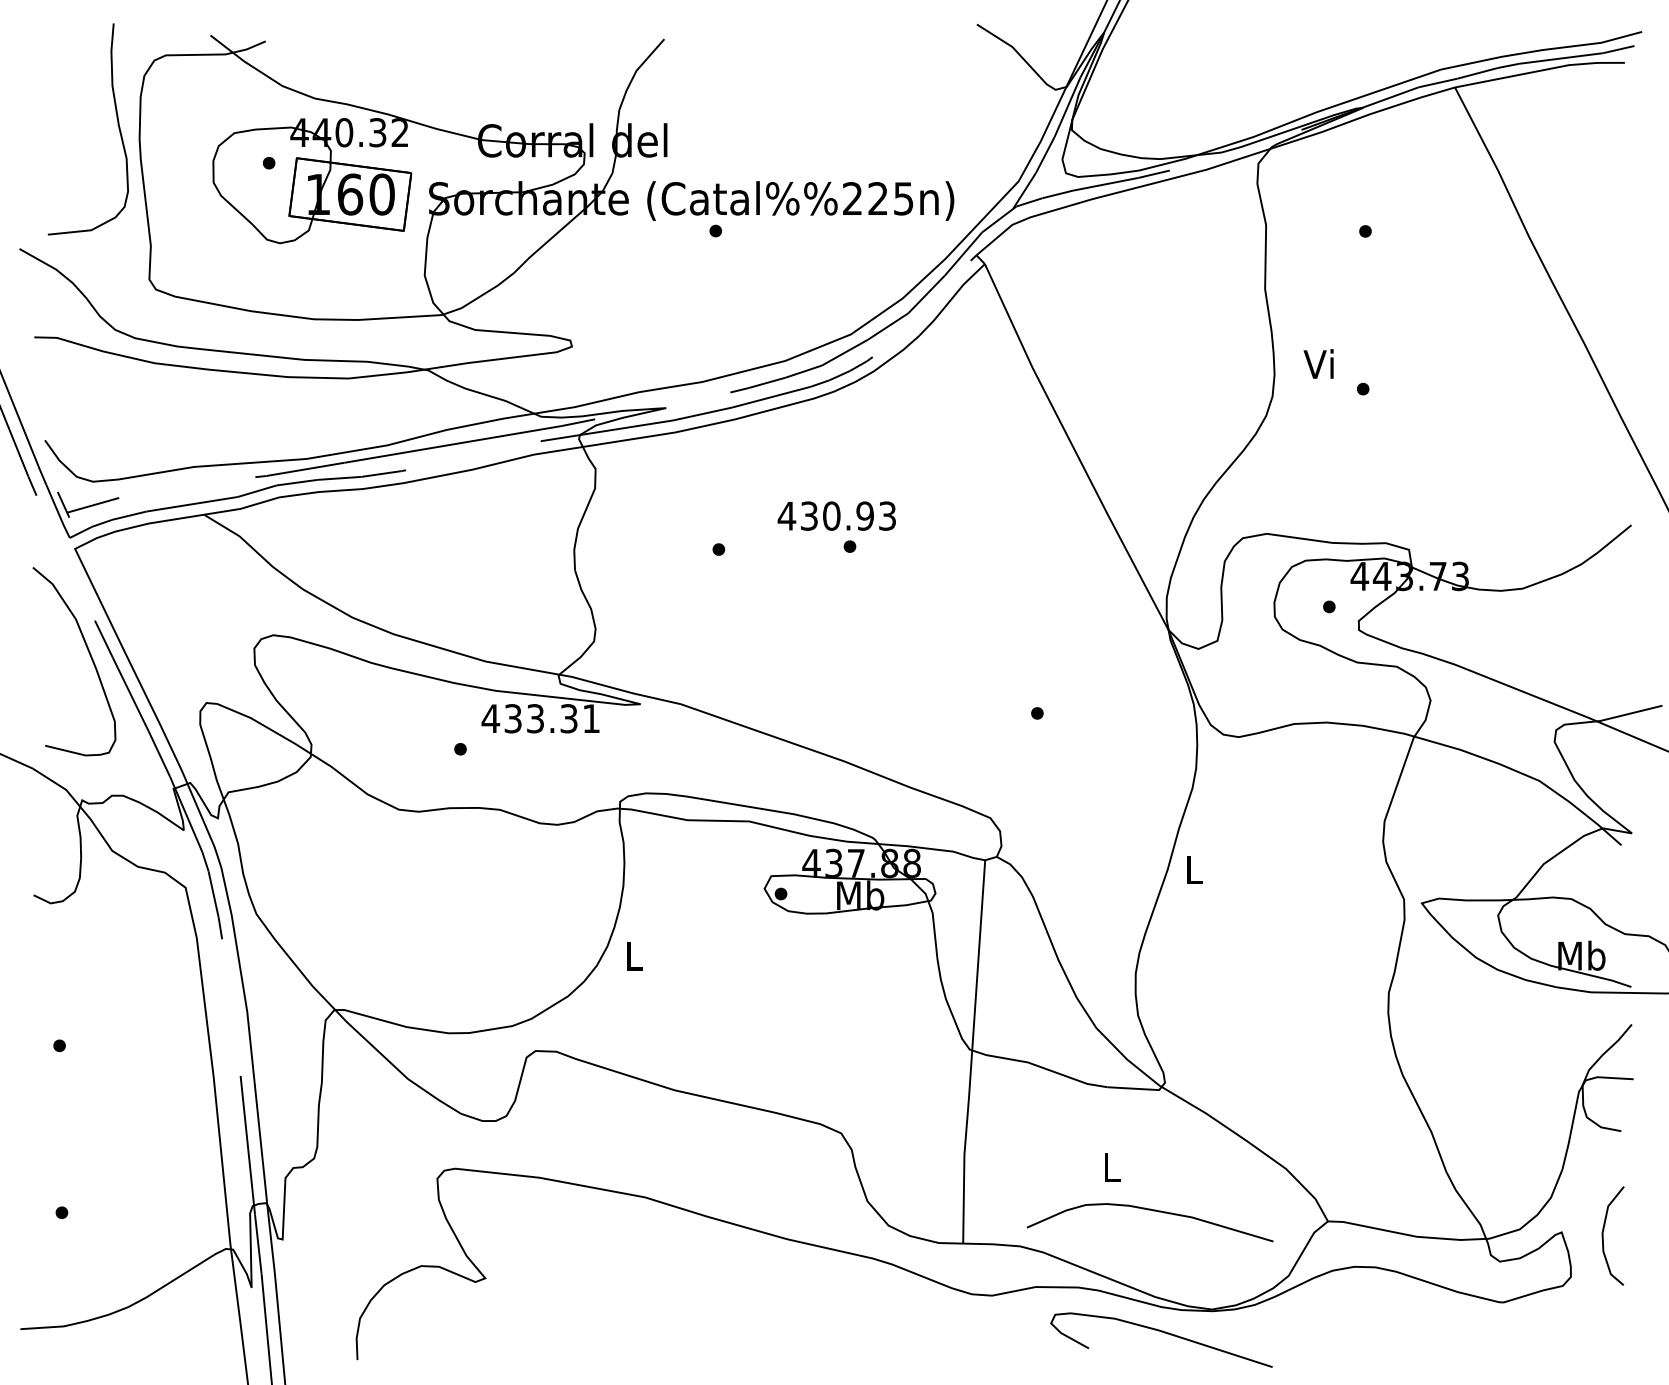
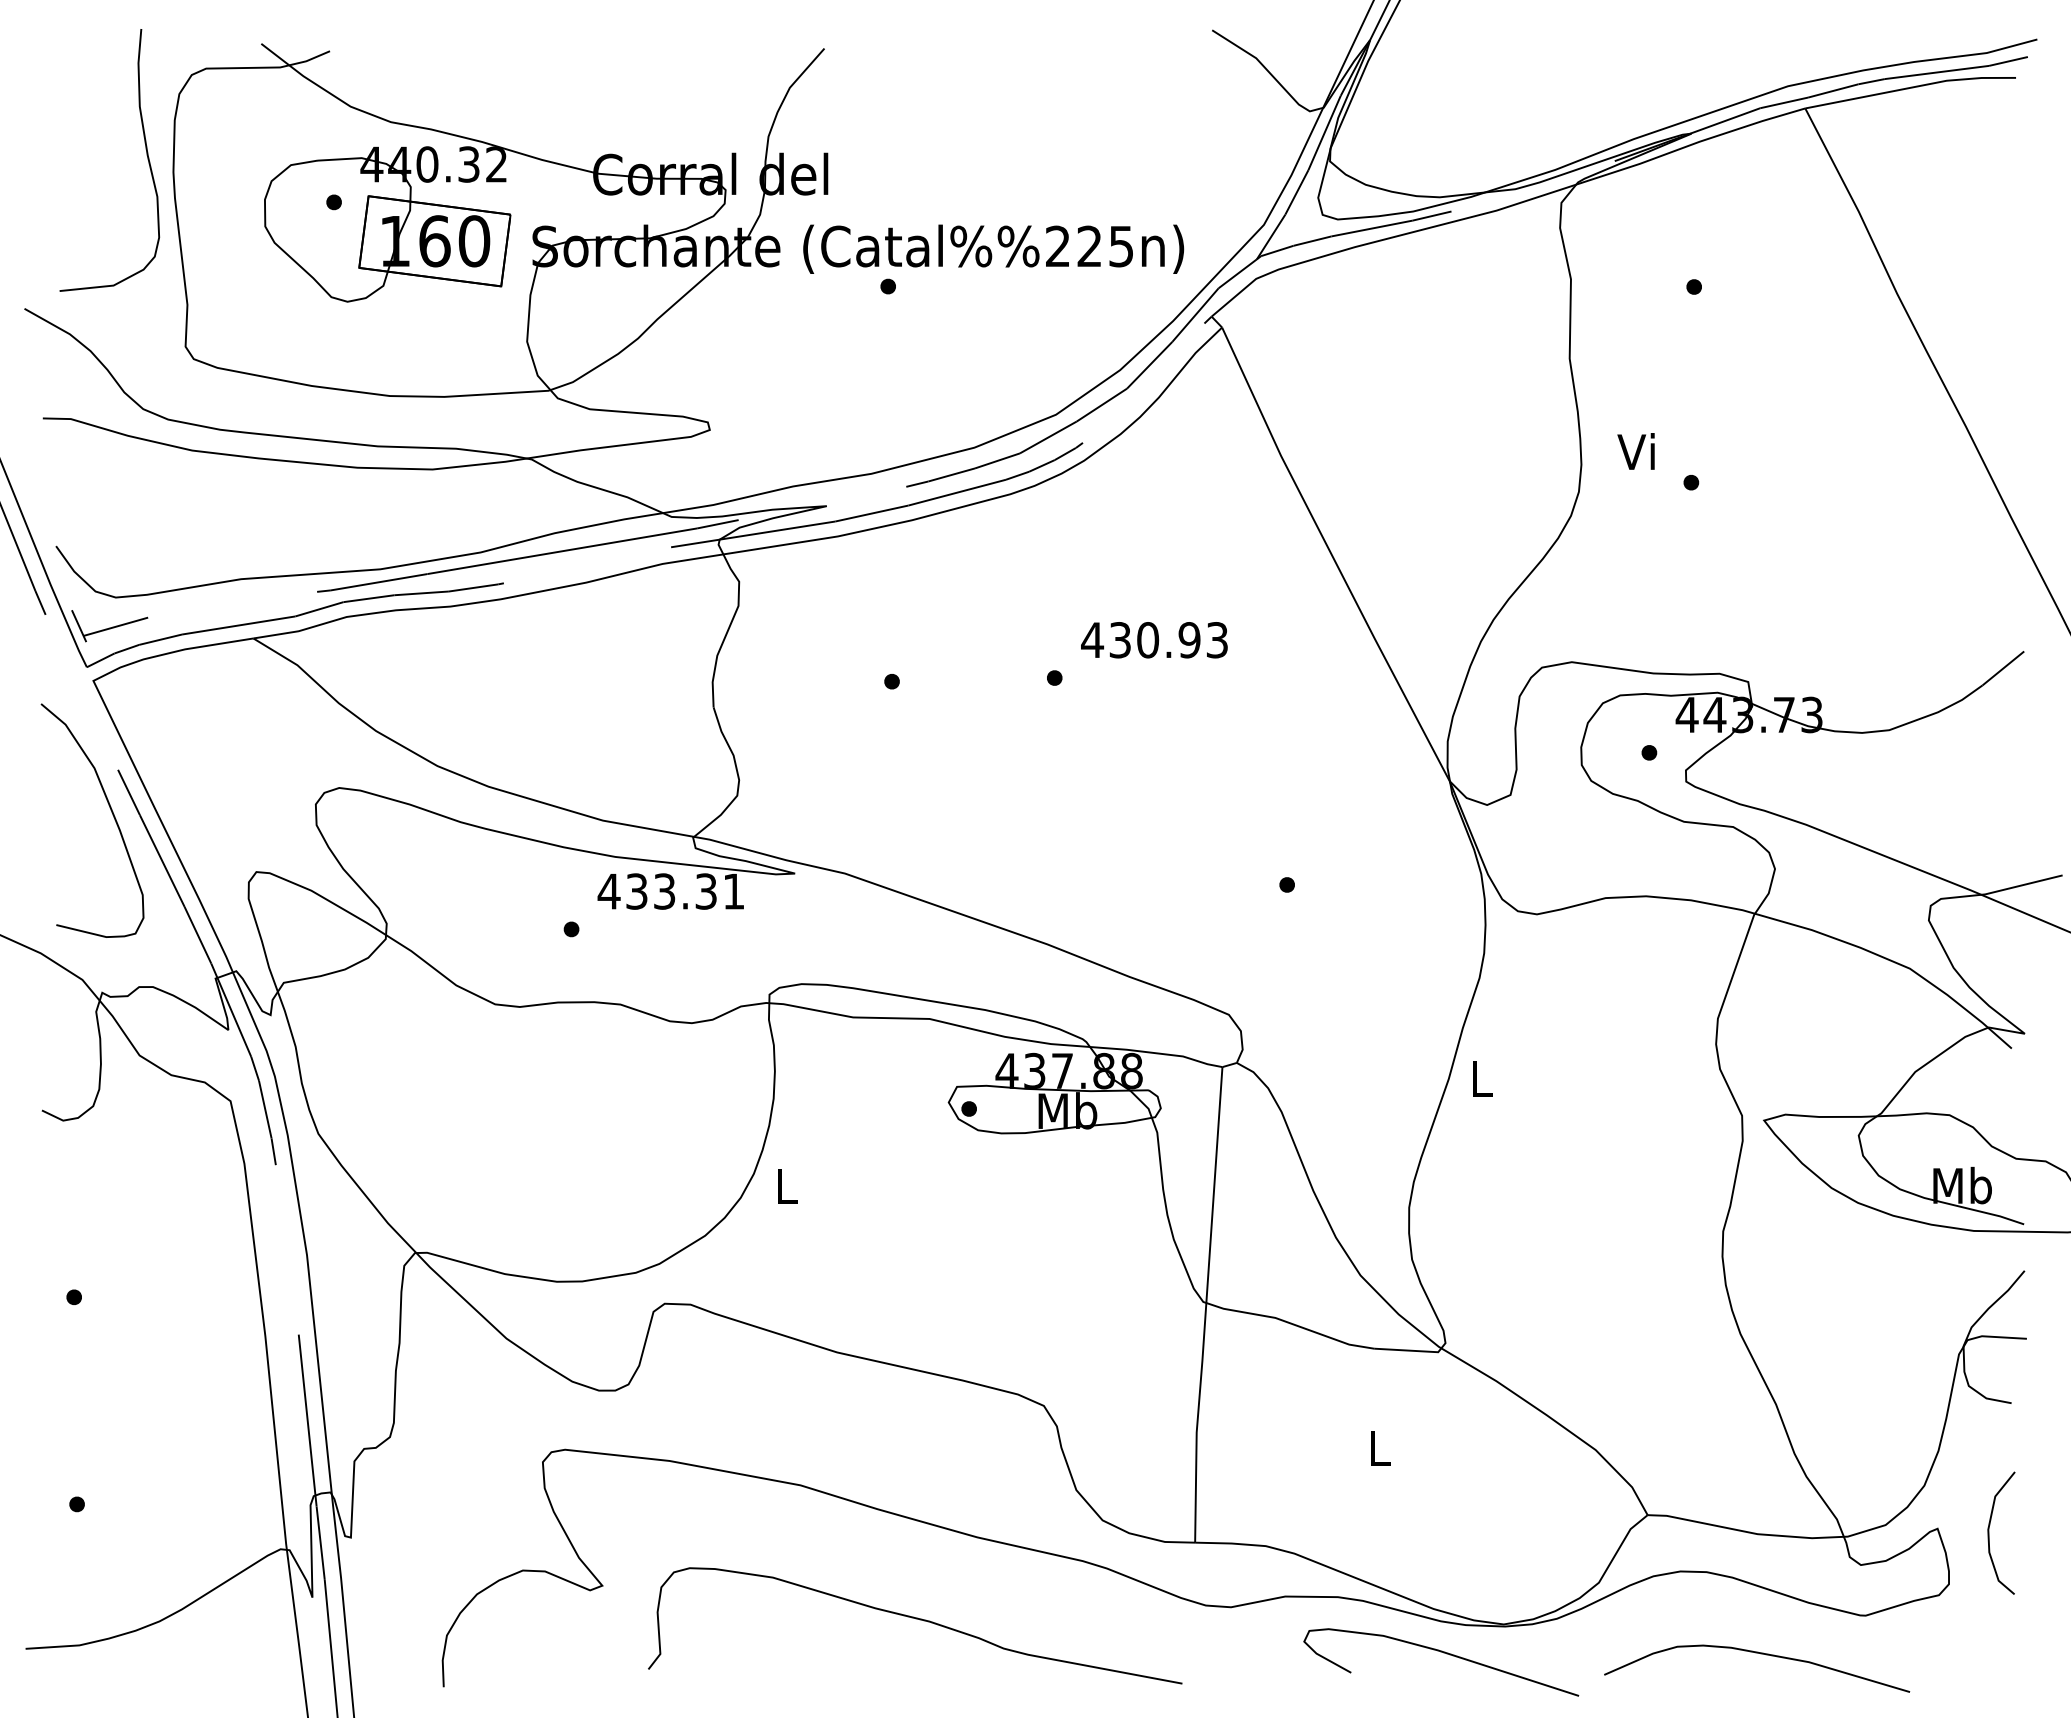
text: (836, 516) -> (1154, 640), moved
curve: (1152, 1211) -> (1760, 1654), moved
curve: (737, 1305) -> (915, 1619), added

